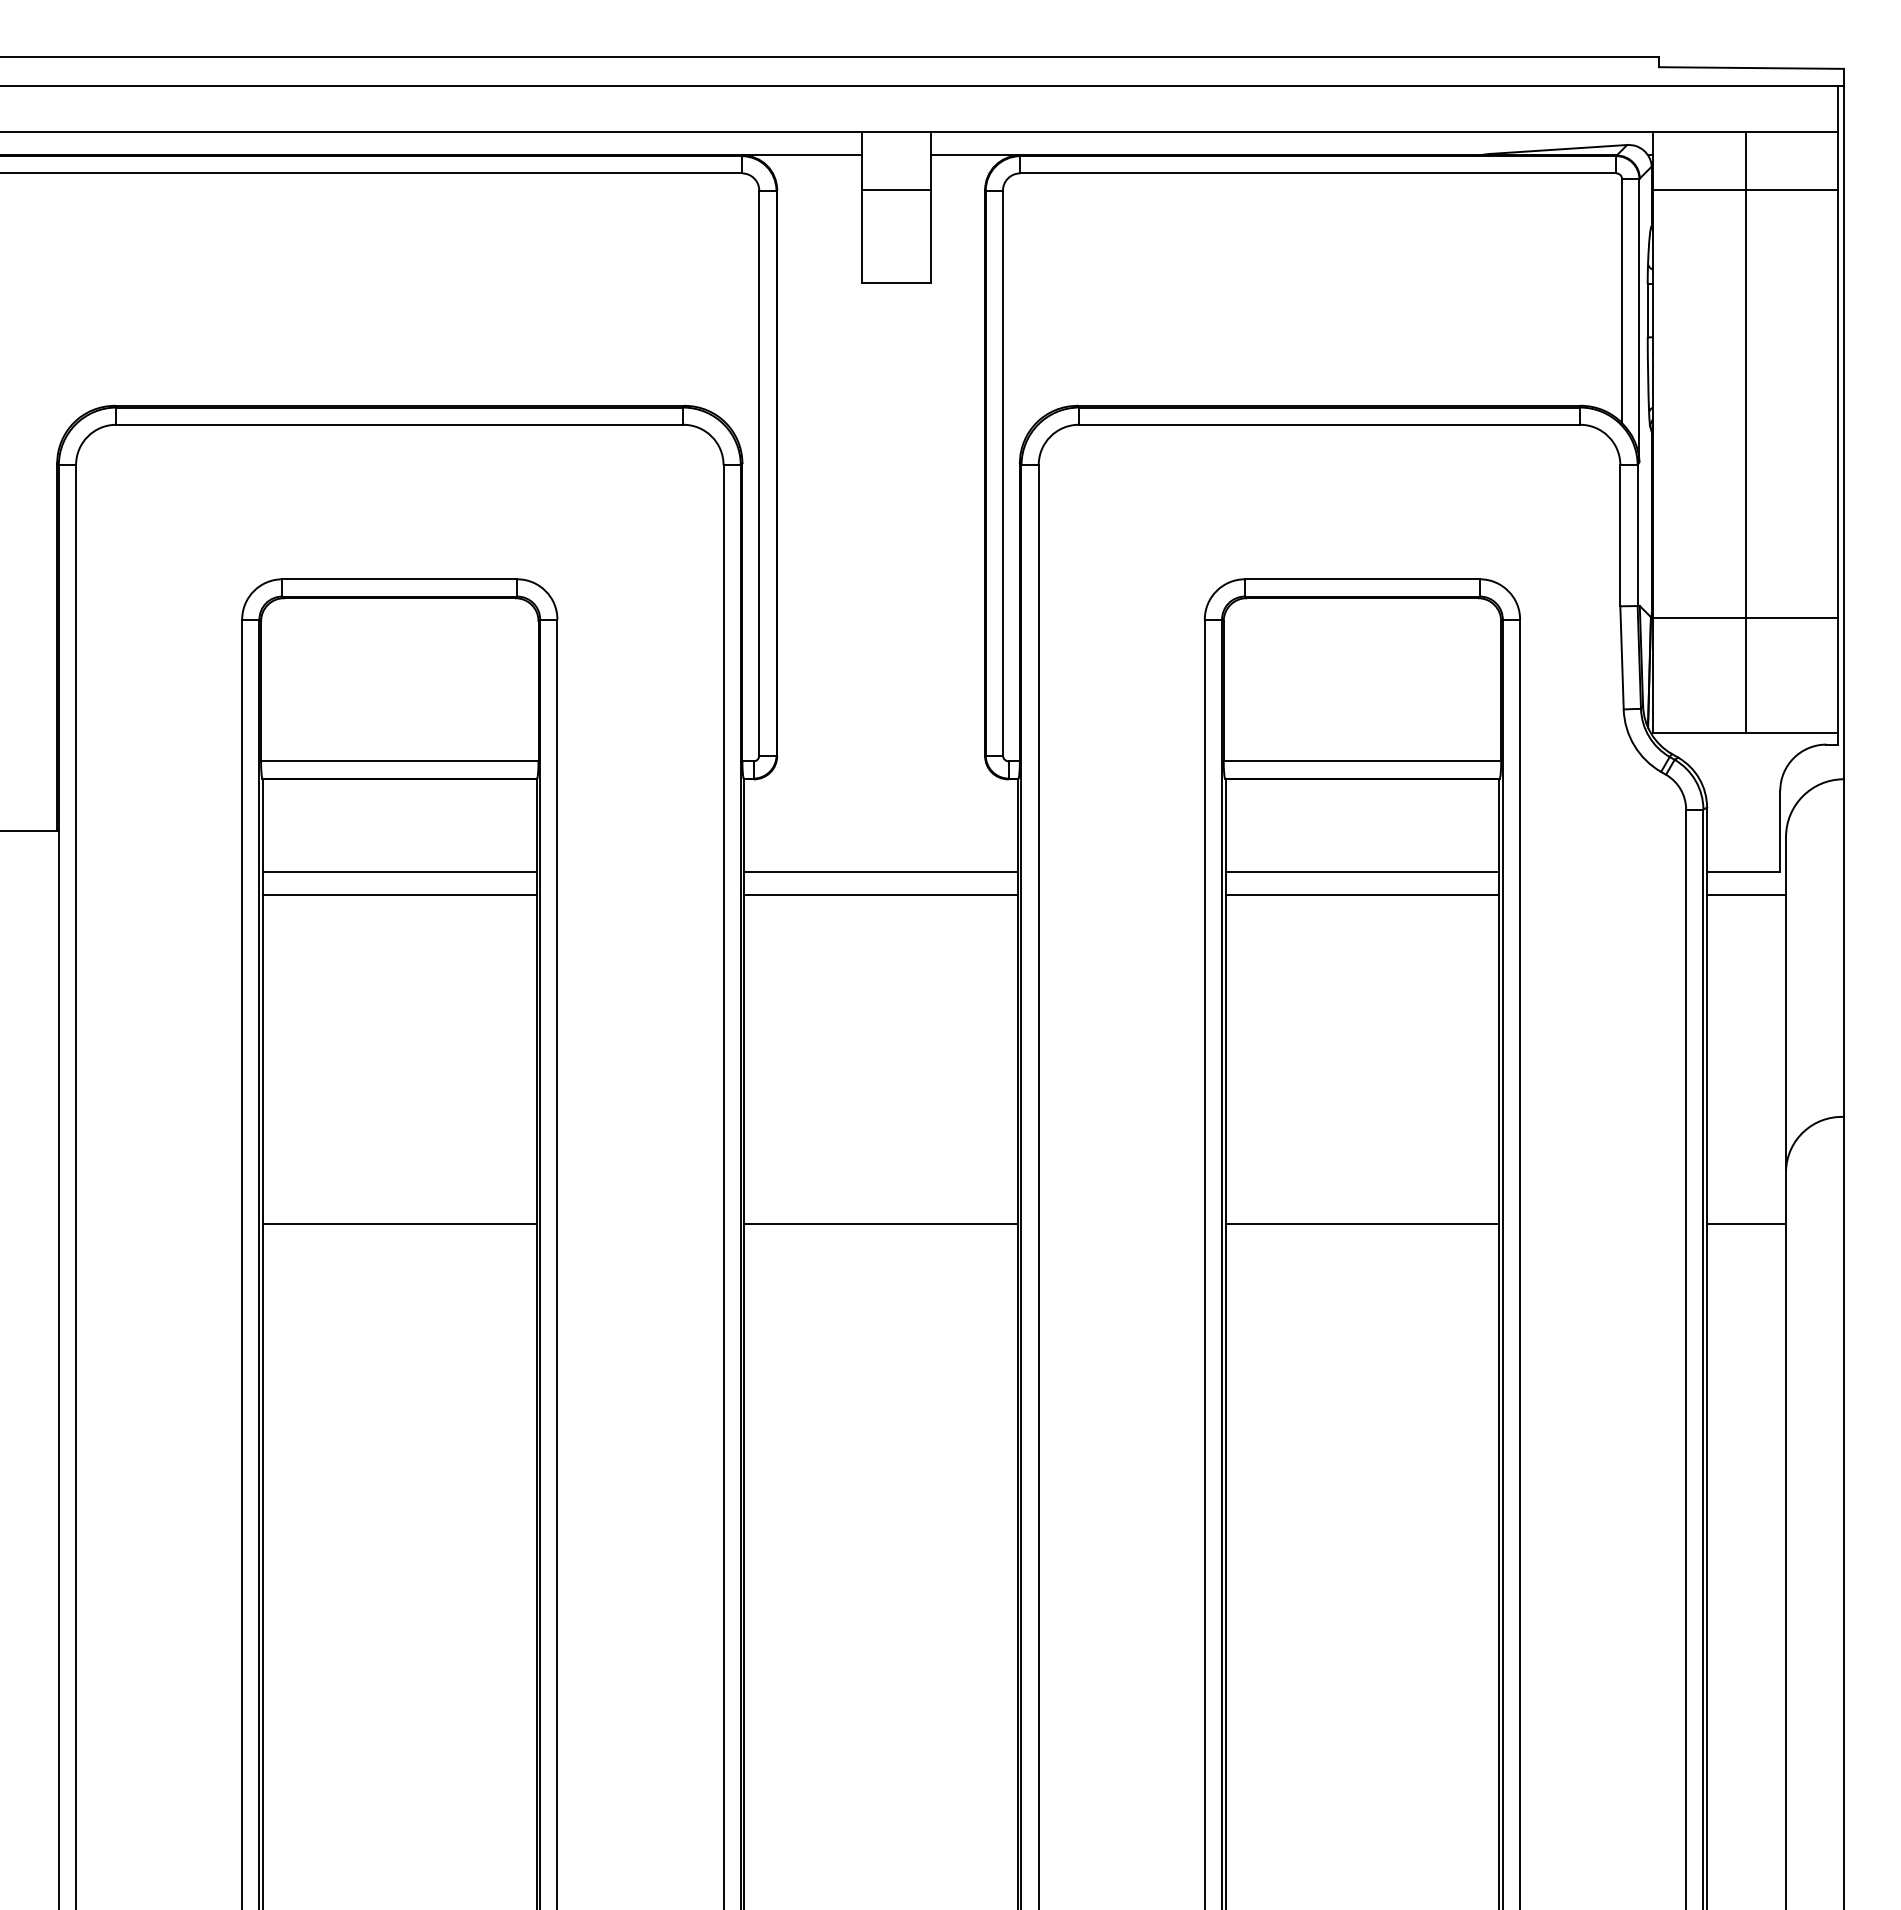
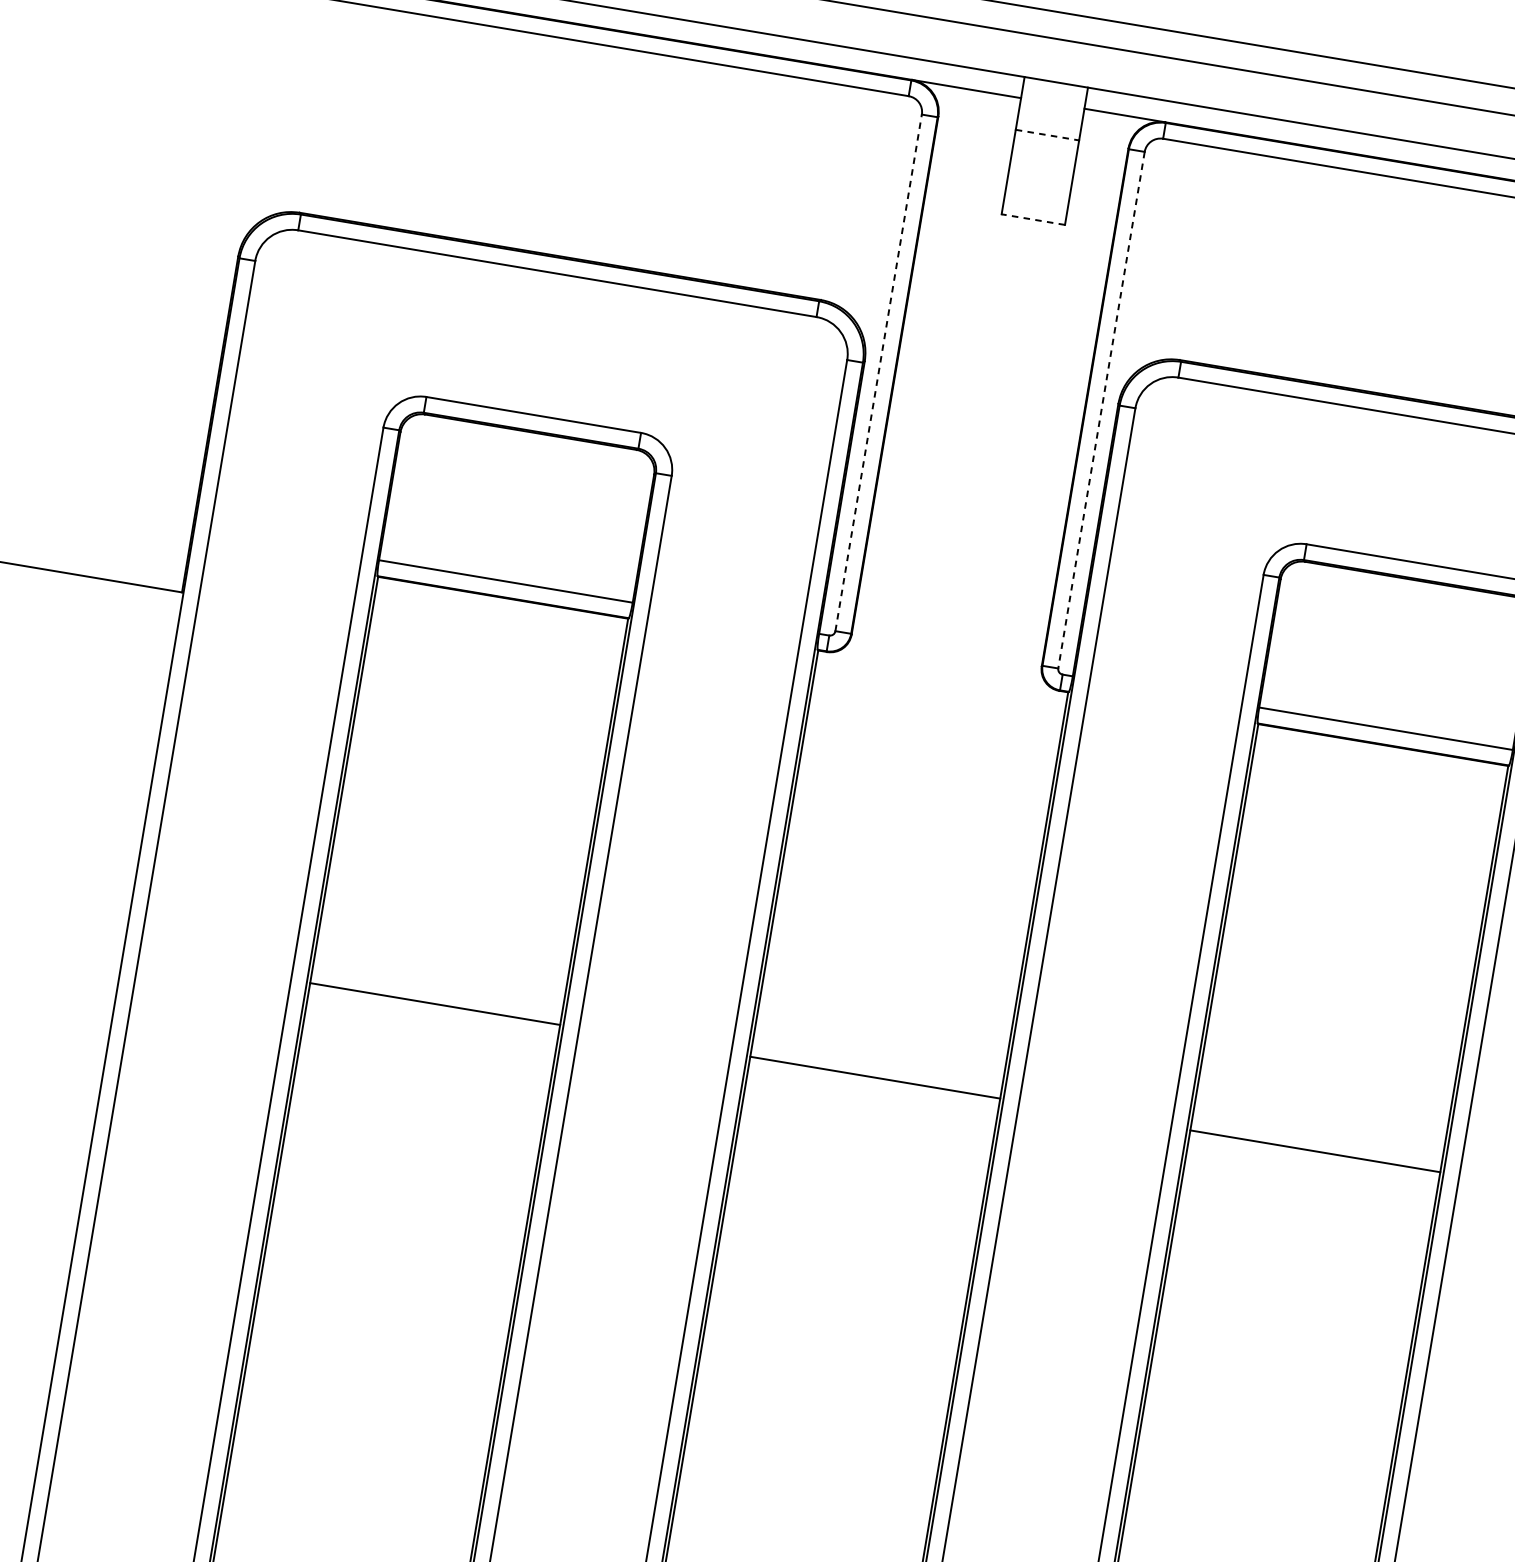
line: (896, 190) -> (1047, 135), solid -> dashed
line: (896, 282) -> (1033, 219), solid -> dashed
line: (759, 473) -> (878, 373), solid -> dashed
line: (1002, 473) -> (1100, 410), solid -> dashed
line: (399, 871) -> (488, 682), removed
line: (880, 871) -> (928, 755), removed
line: (1362, 871) -> (1369, 829), removed
line: (399, 894) -> (485, 703), removed
line: (880, 894) -> (925, 776), removed
line: (1362, 894) -> (1365, 850), removed

